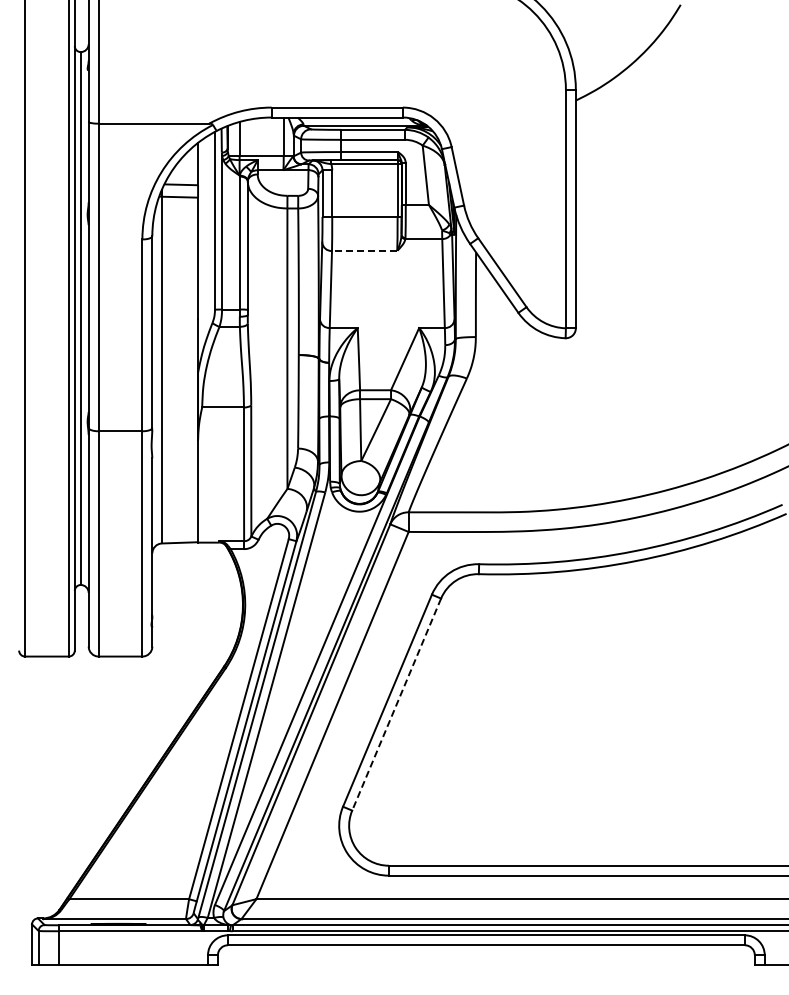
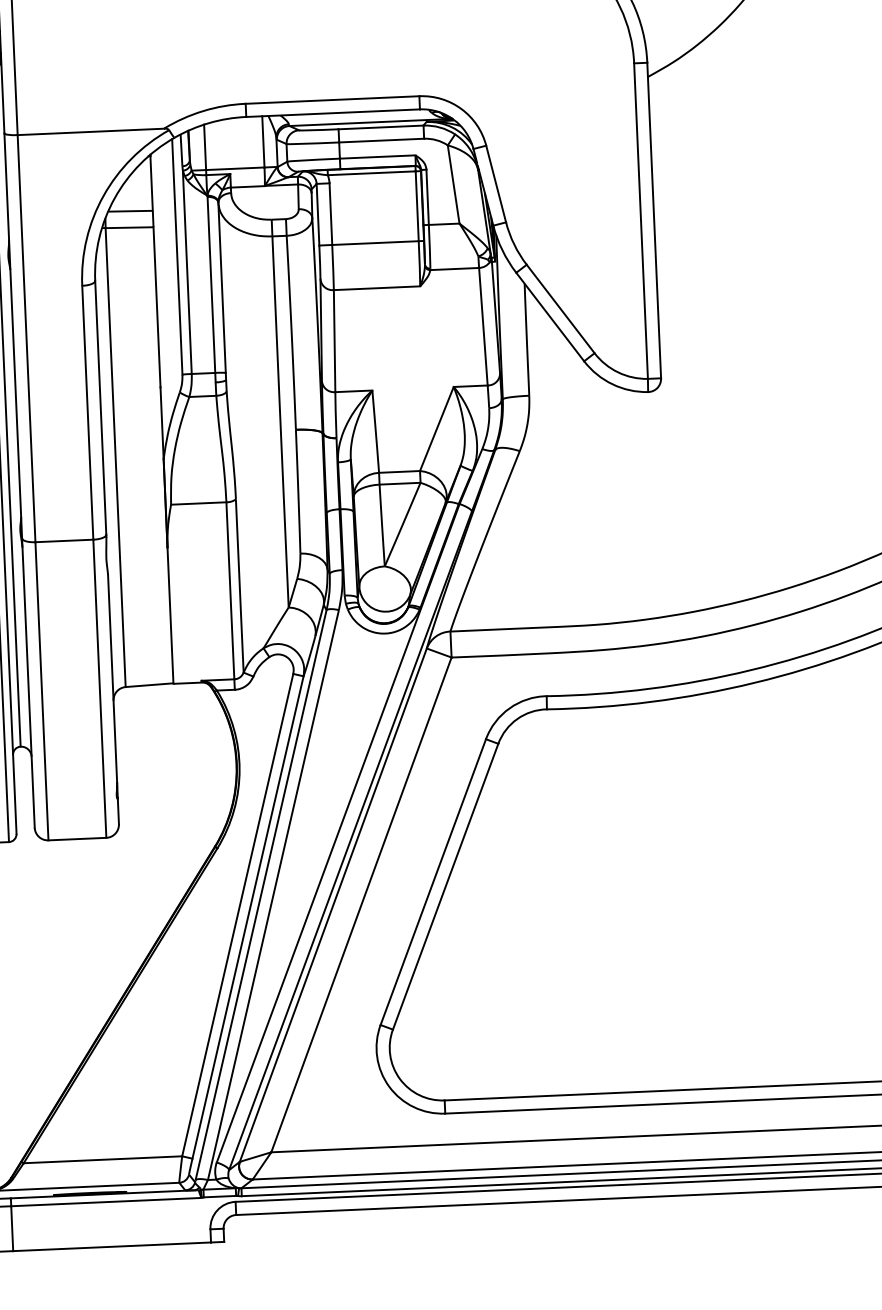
line: (364, 251) -> (376, 288), dashed -> solid
line: (396, 704) -> (445, 886), dashed -> solid

